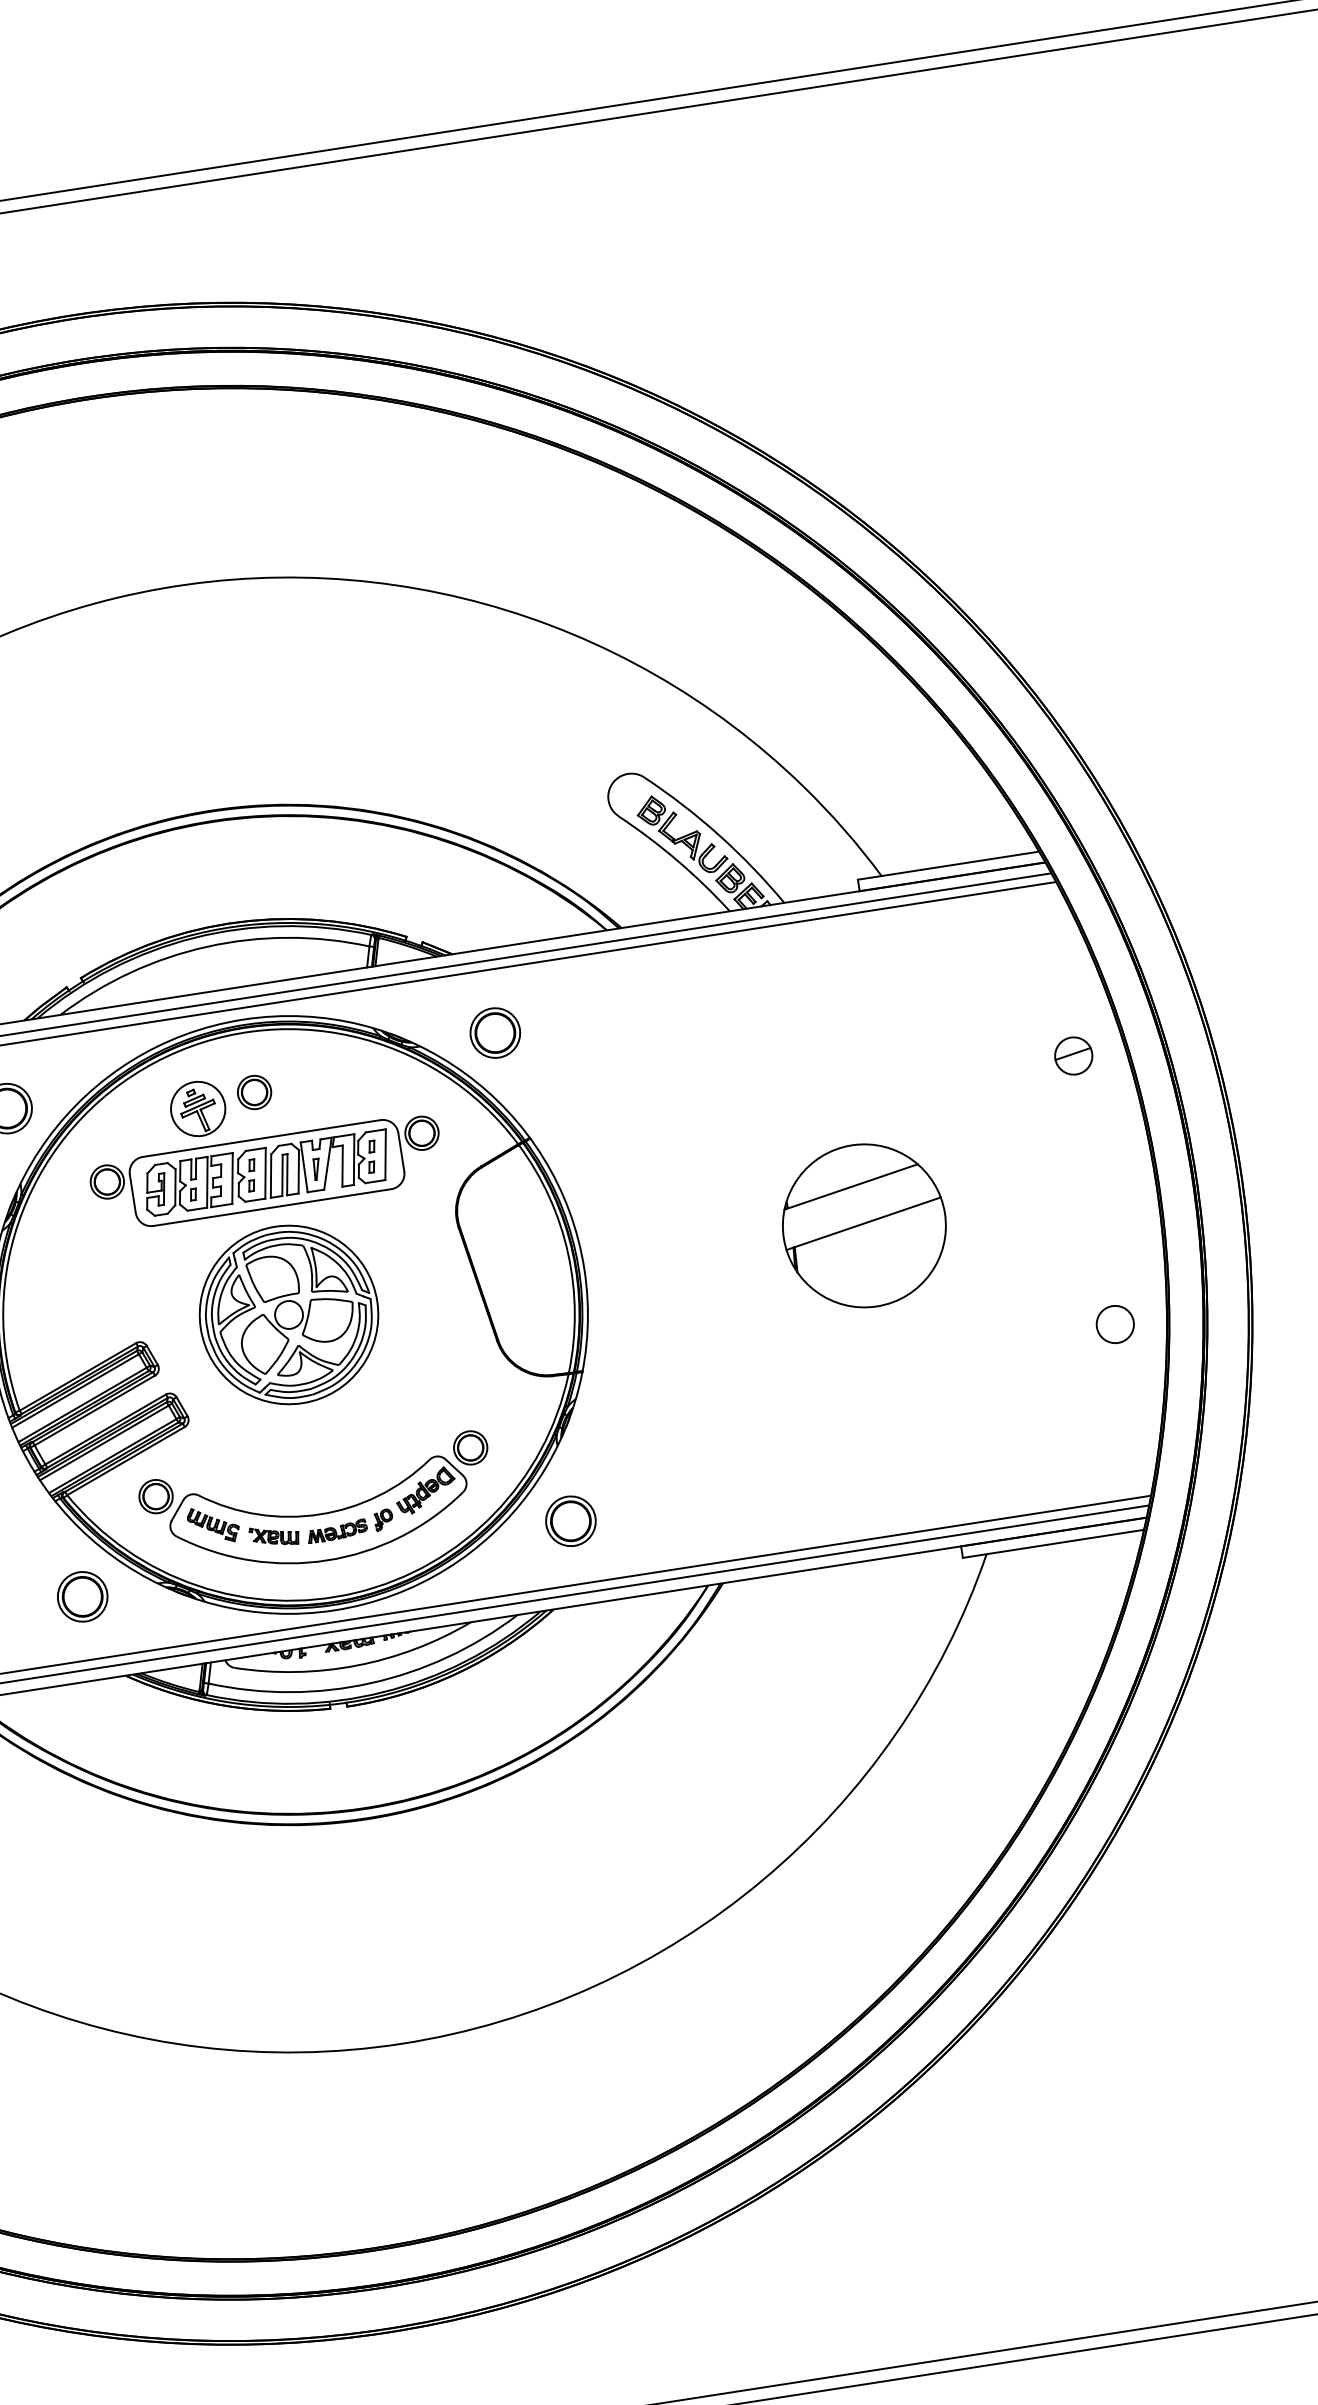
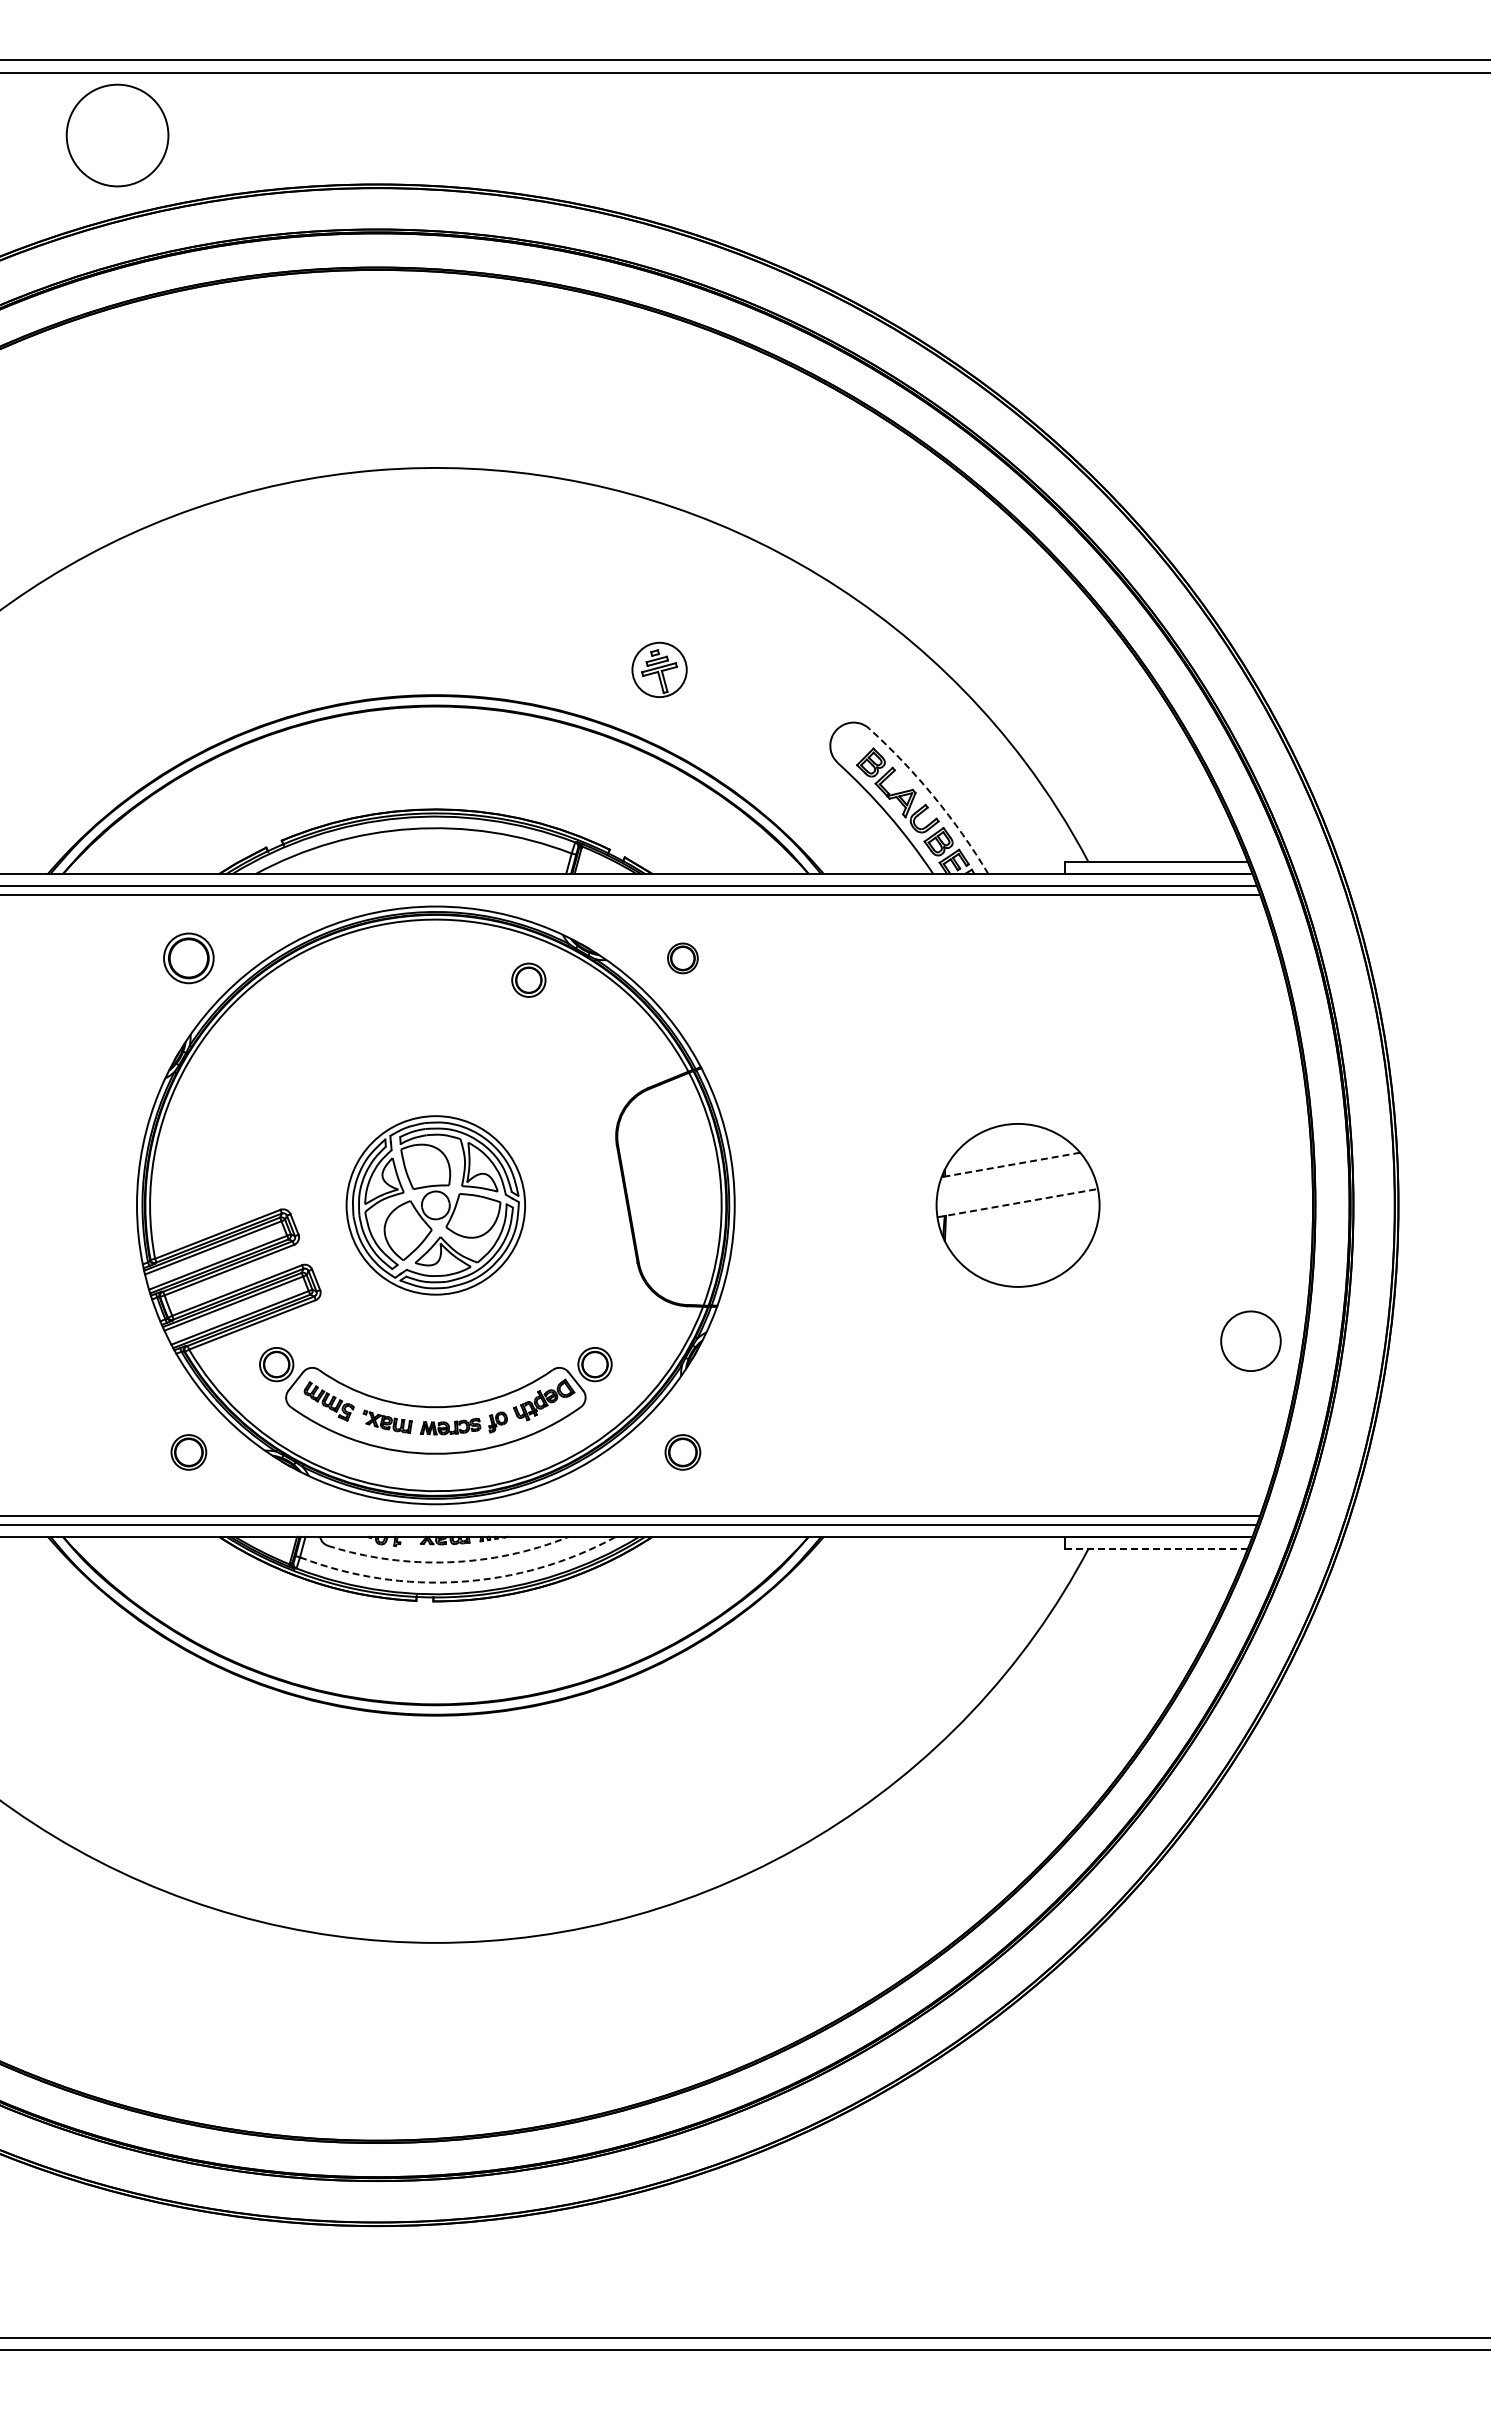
arc: (719, 834) -> (934, 796), solid -> dashed
part: (494, 1033) -> (682, 958), size x0.6
part: (1073, 1056) -> (1250, 1069), removed
part: (254, 1091) -> (528, 979), moved
part: (198, 1108) -> (659, 669), moved
part: (266, 1172) -> (435, 1061), removed
line: (850, 1187) -> (1010, 1165), solid -> dashed
line: (864, 1223) -> (1018, 1203), solid -> dashed
circle: (1114, 1323) -> (1250, 1340), size x1.6
part: (570, 1521) -> (682, 1452), size x0.7
line: (1053, 1543) -> (1156, 1548), solid -> dashed
part: (82, 1596) -> (188, 1452), size x0.7
arc: (357, 1665) -> (449, 1562), solid -> dashed
arc: (370, 1682) -> (460, 1581), solid -> dashed

